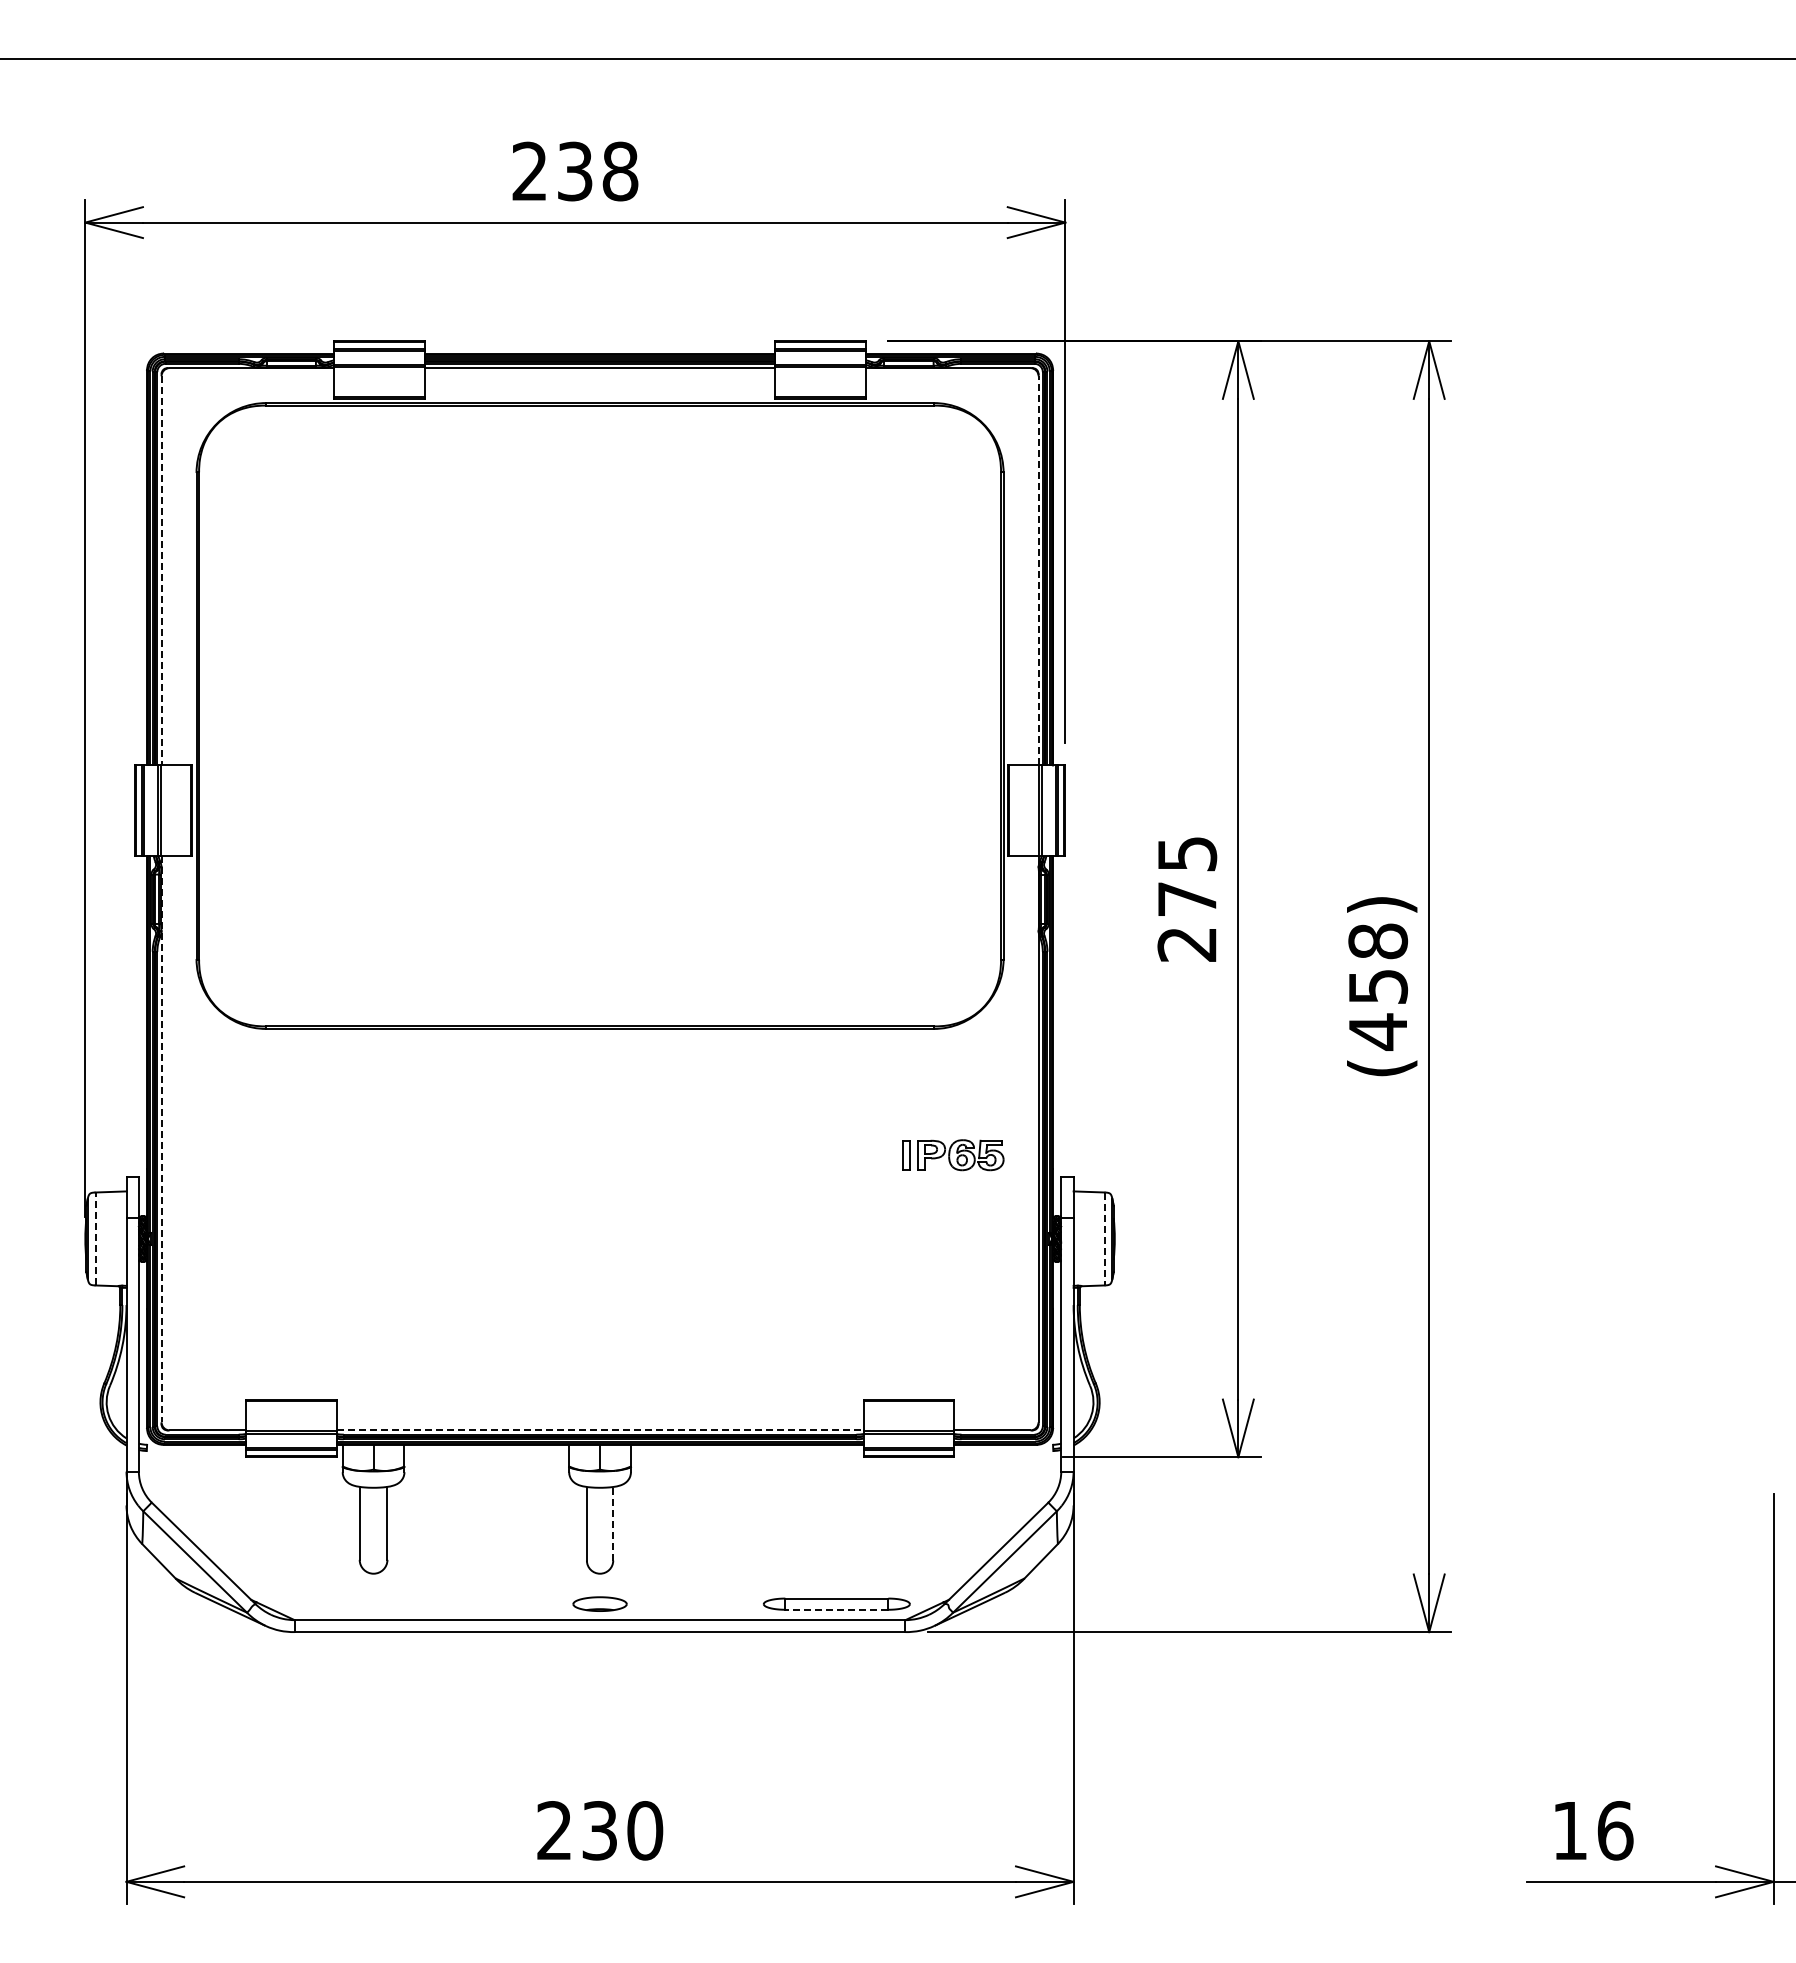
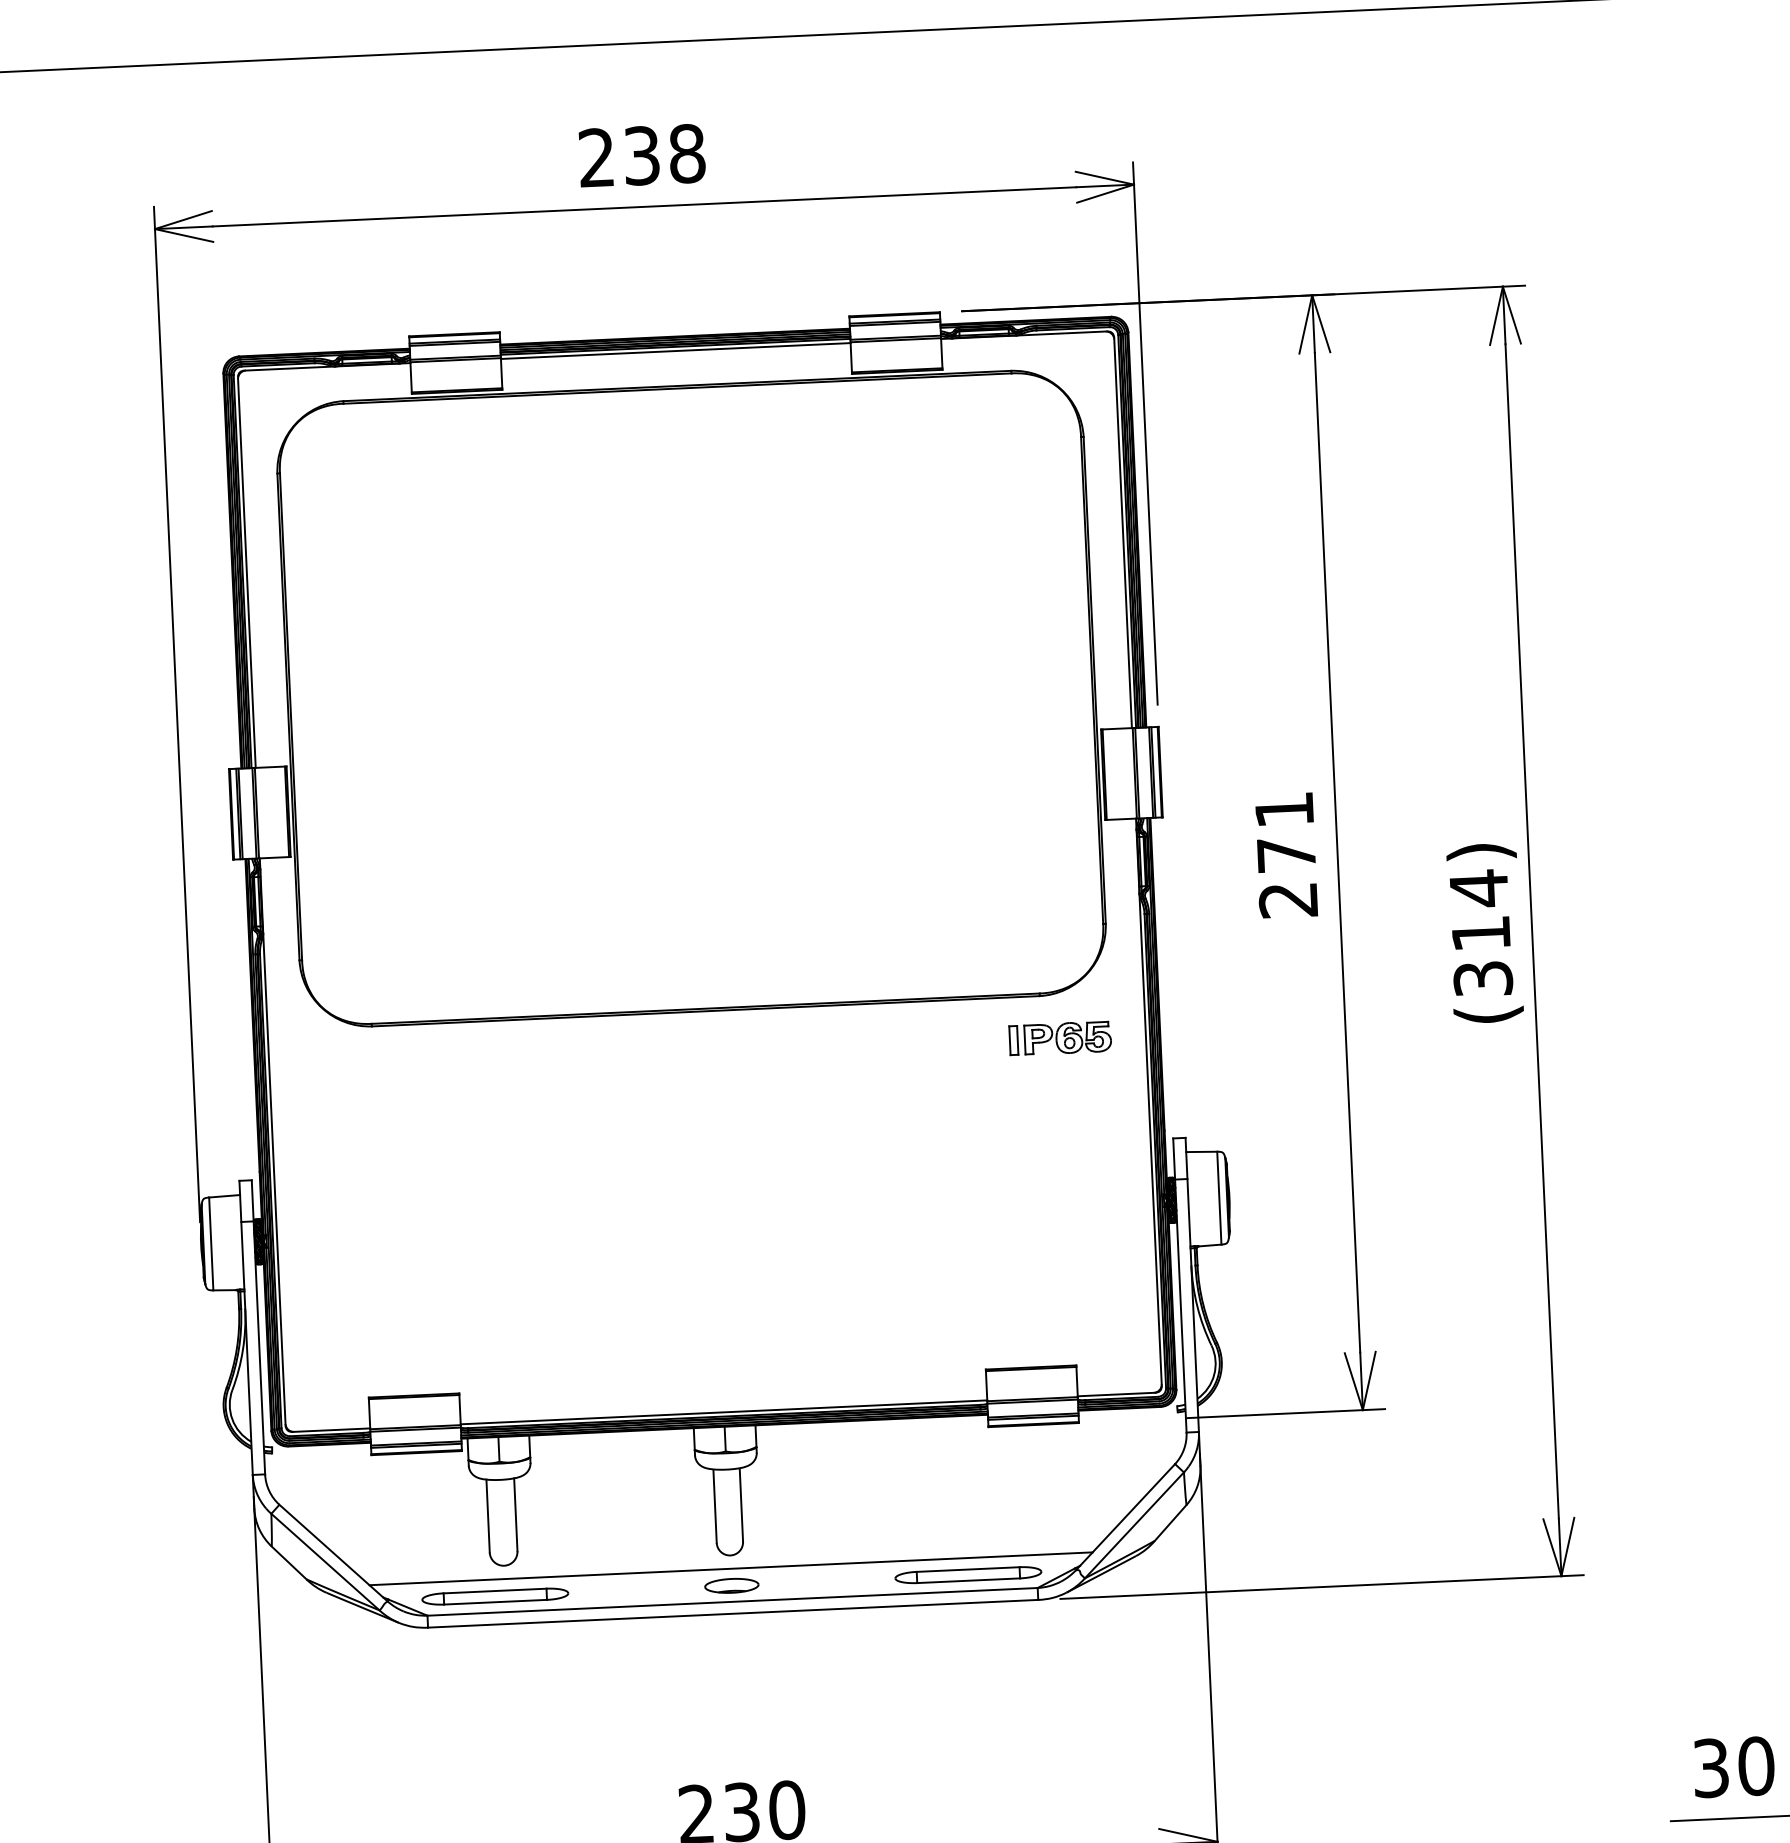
line: (161, 570) -> (246, 573), dashed -> solid
line: (1038, 570) -> (1122, 533), dashed -> solid
text: (1187, 854) -> (1284, 810), 275 -> 271
text: (1378, 986) -> (1481, 933), (458) -> (314)
line: (161, 1139) -> (272, 1141), dashed -> solid
part: (953, 1155) -> (1060, 1038), moved
line: (95, 1238) -> (211, 1243), dashed -> solid
line: (1104, 1239) -> (1219, 1198), dashed -> solid
line: (600, 1430) -> (724, 1412), dashed -> solid
line: (613, 1524) -> (741, 1505), dashed -> solid
line: (600, 1587) -> (731, 1569), added
part: (363, 1603) -> (495, 1595), added
line: (836, 1609) -> (968, 1580), dashed -> solid
text: (1593, 1830) -> (1734, 1766), 16 -> 30

